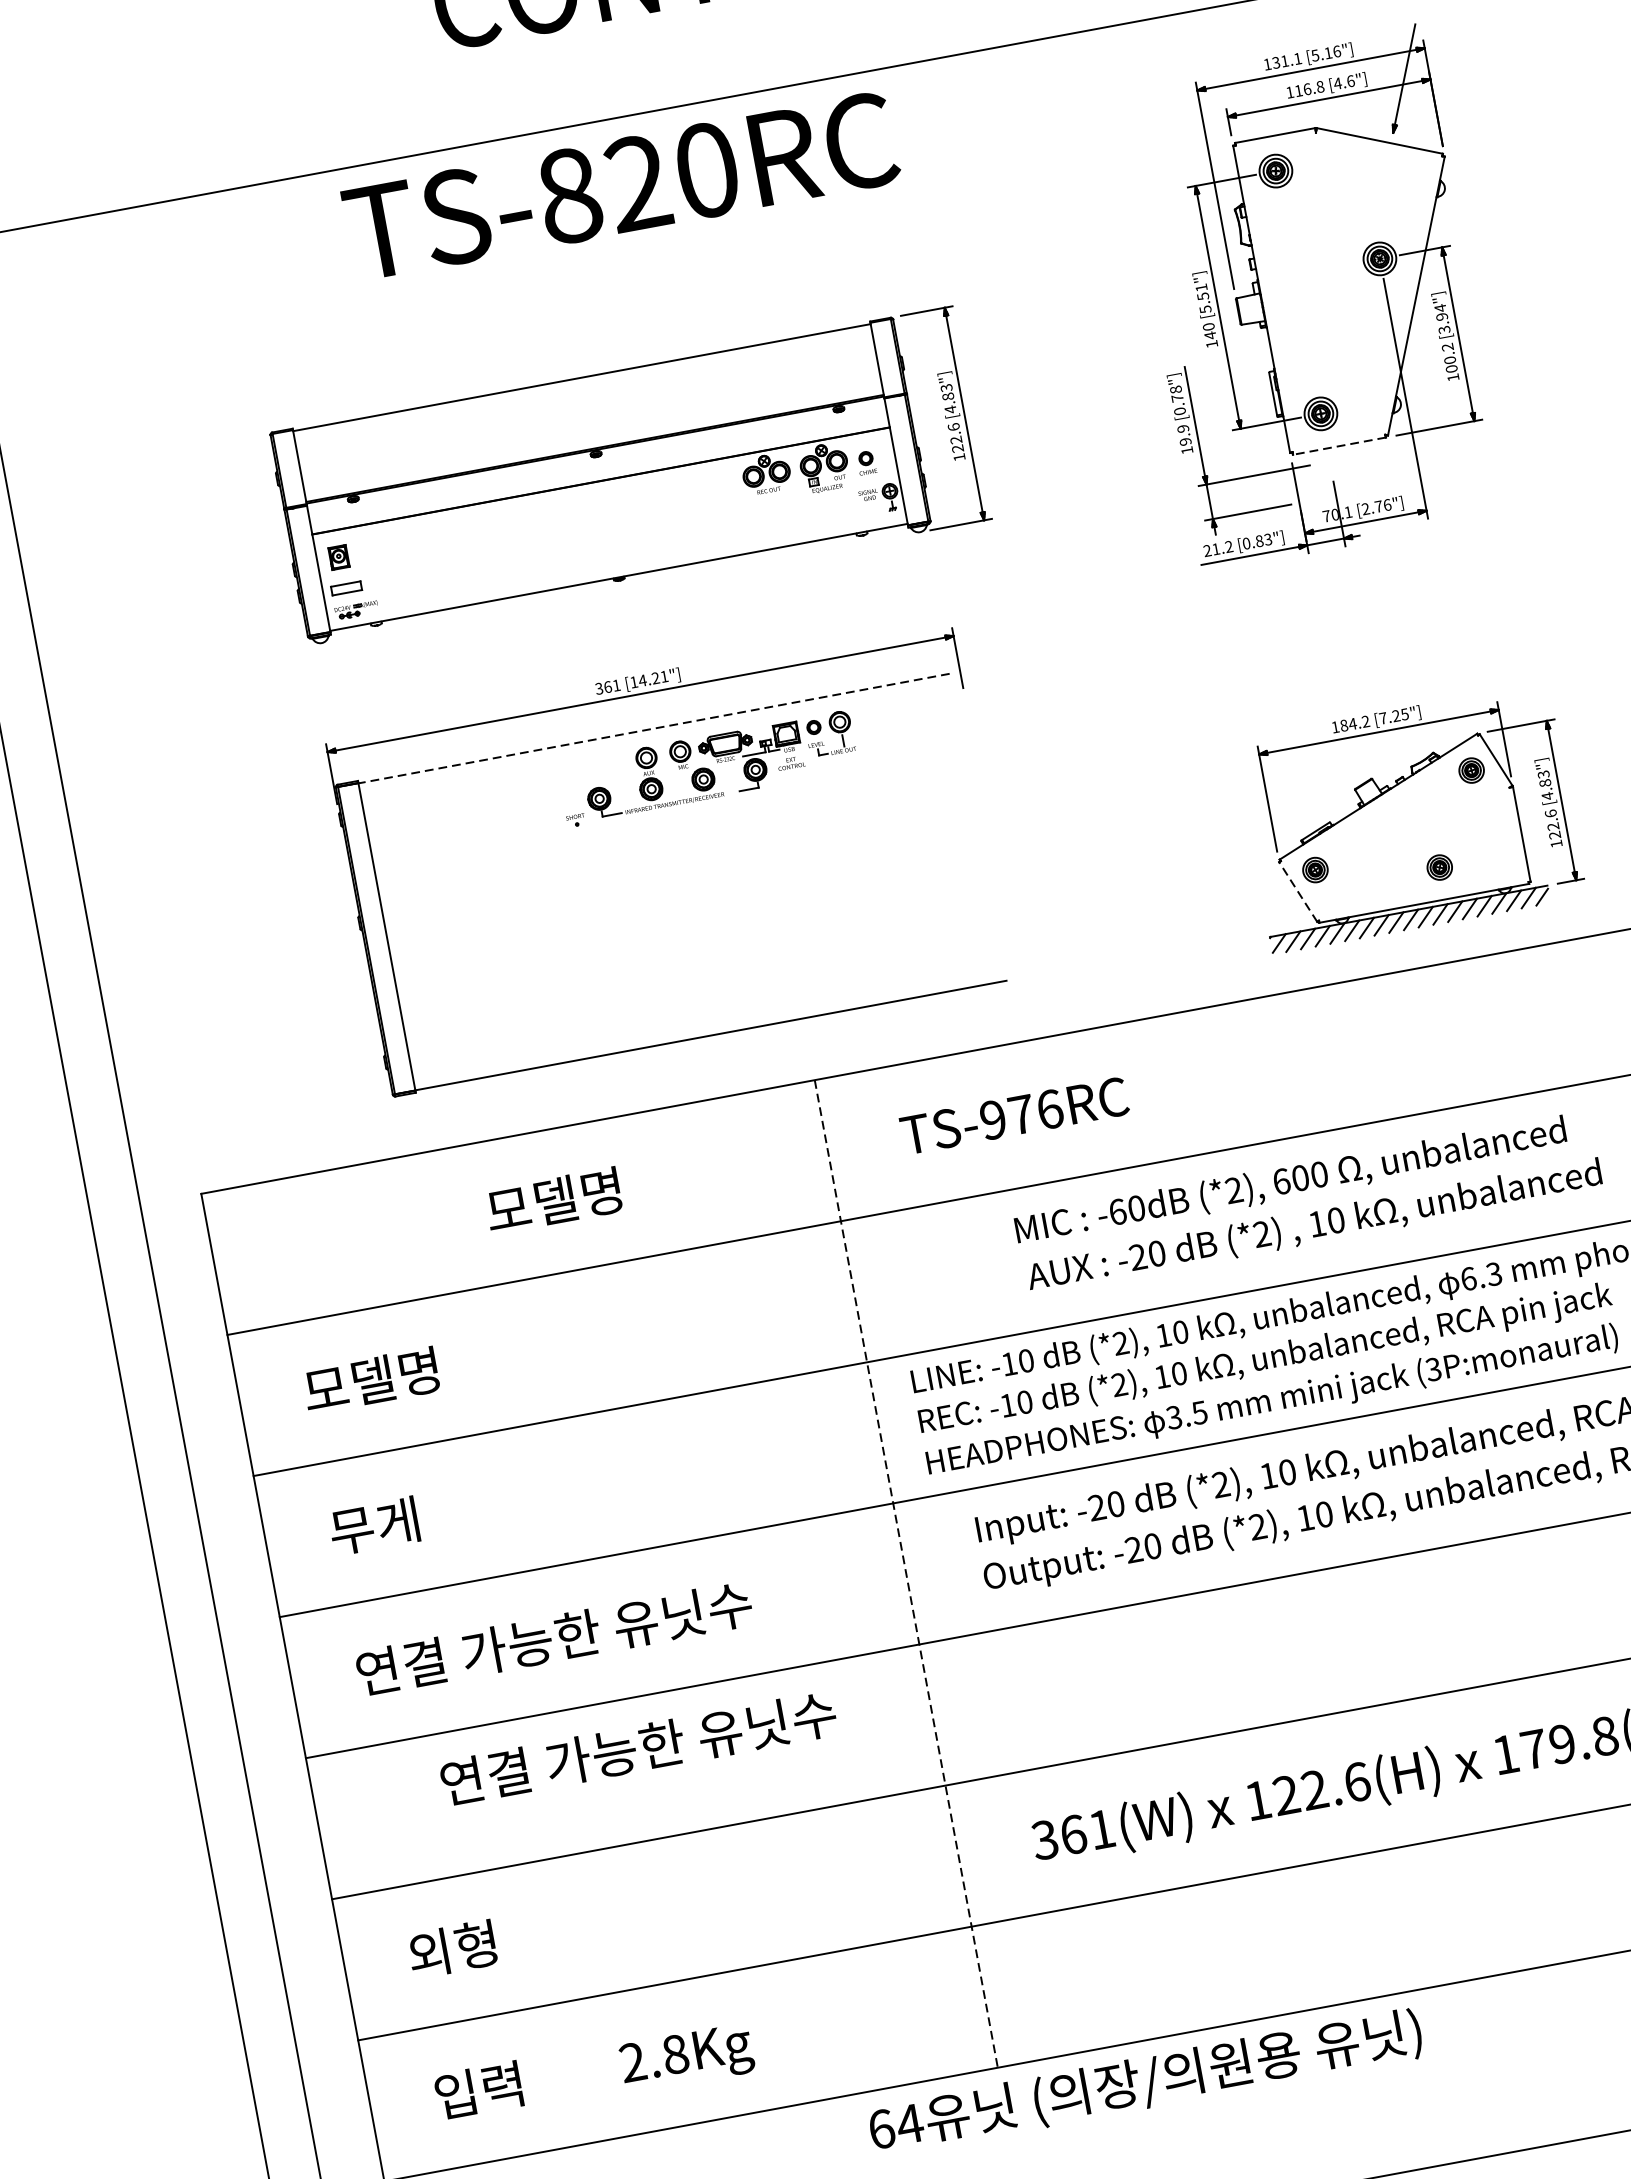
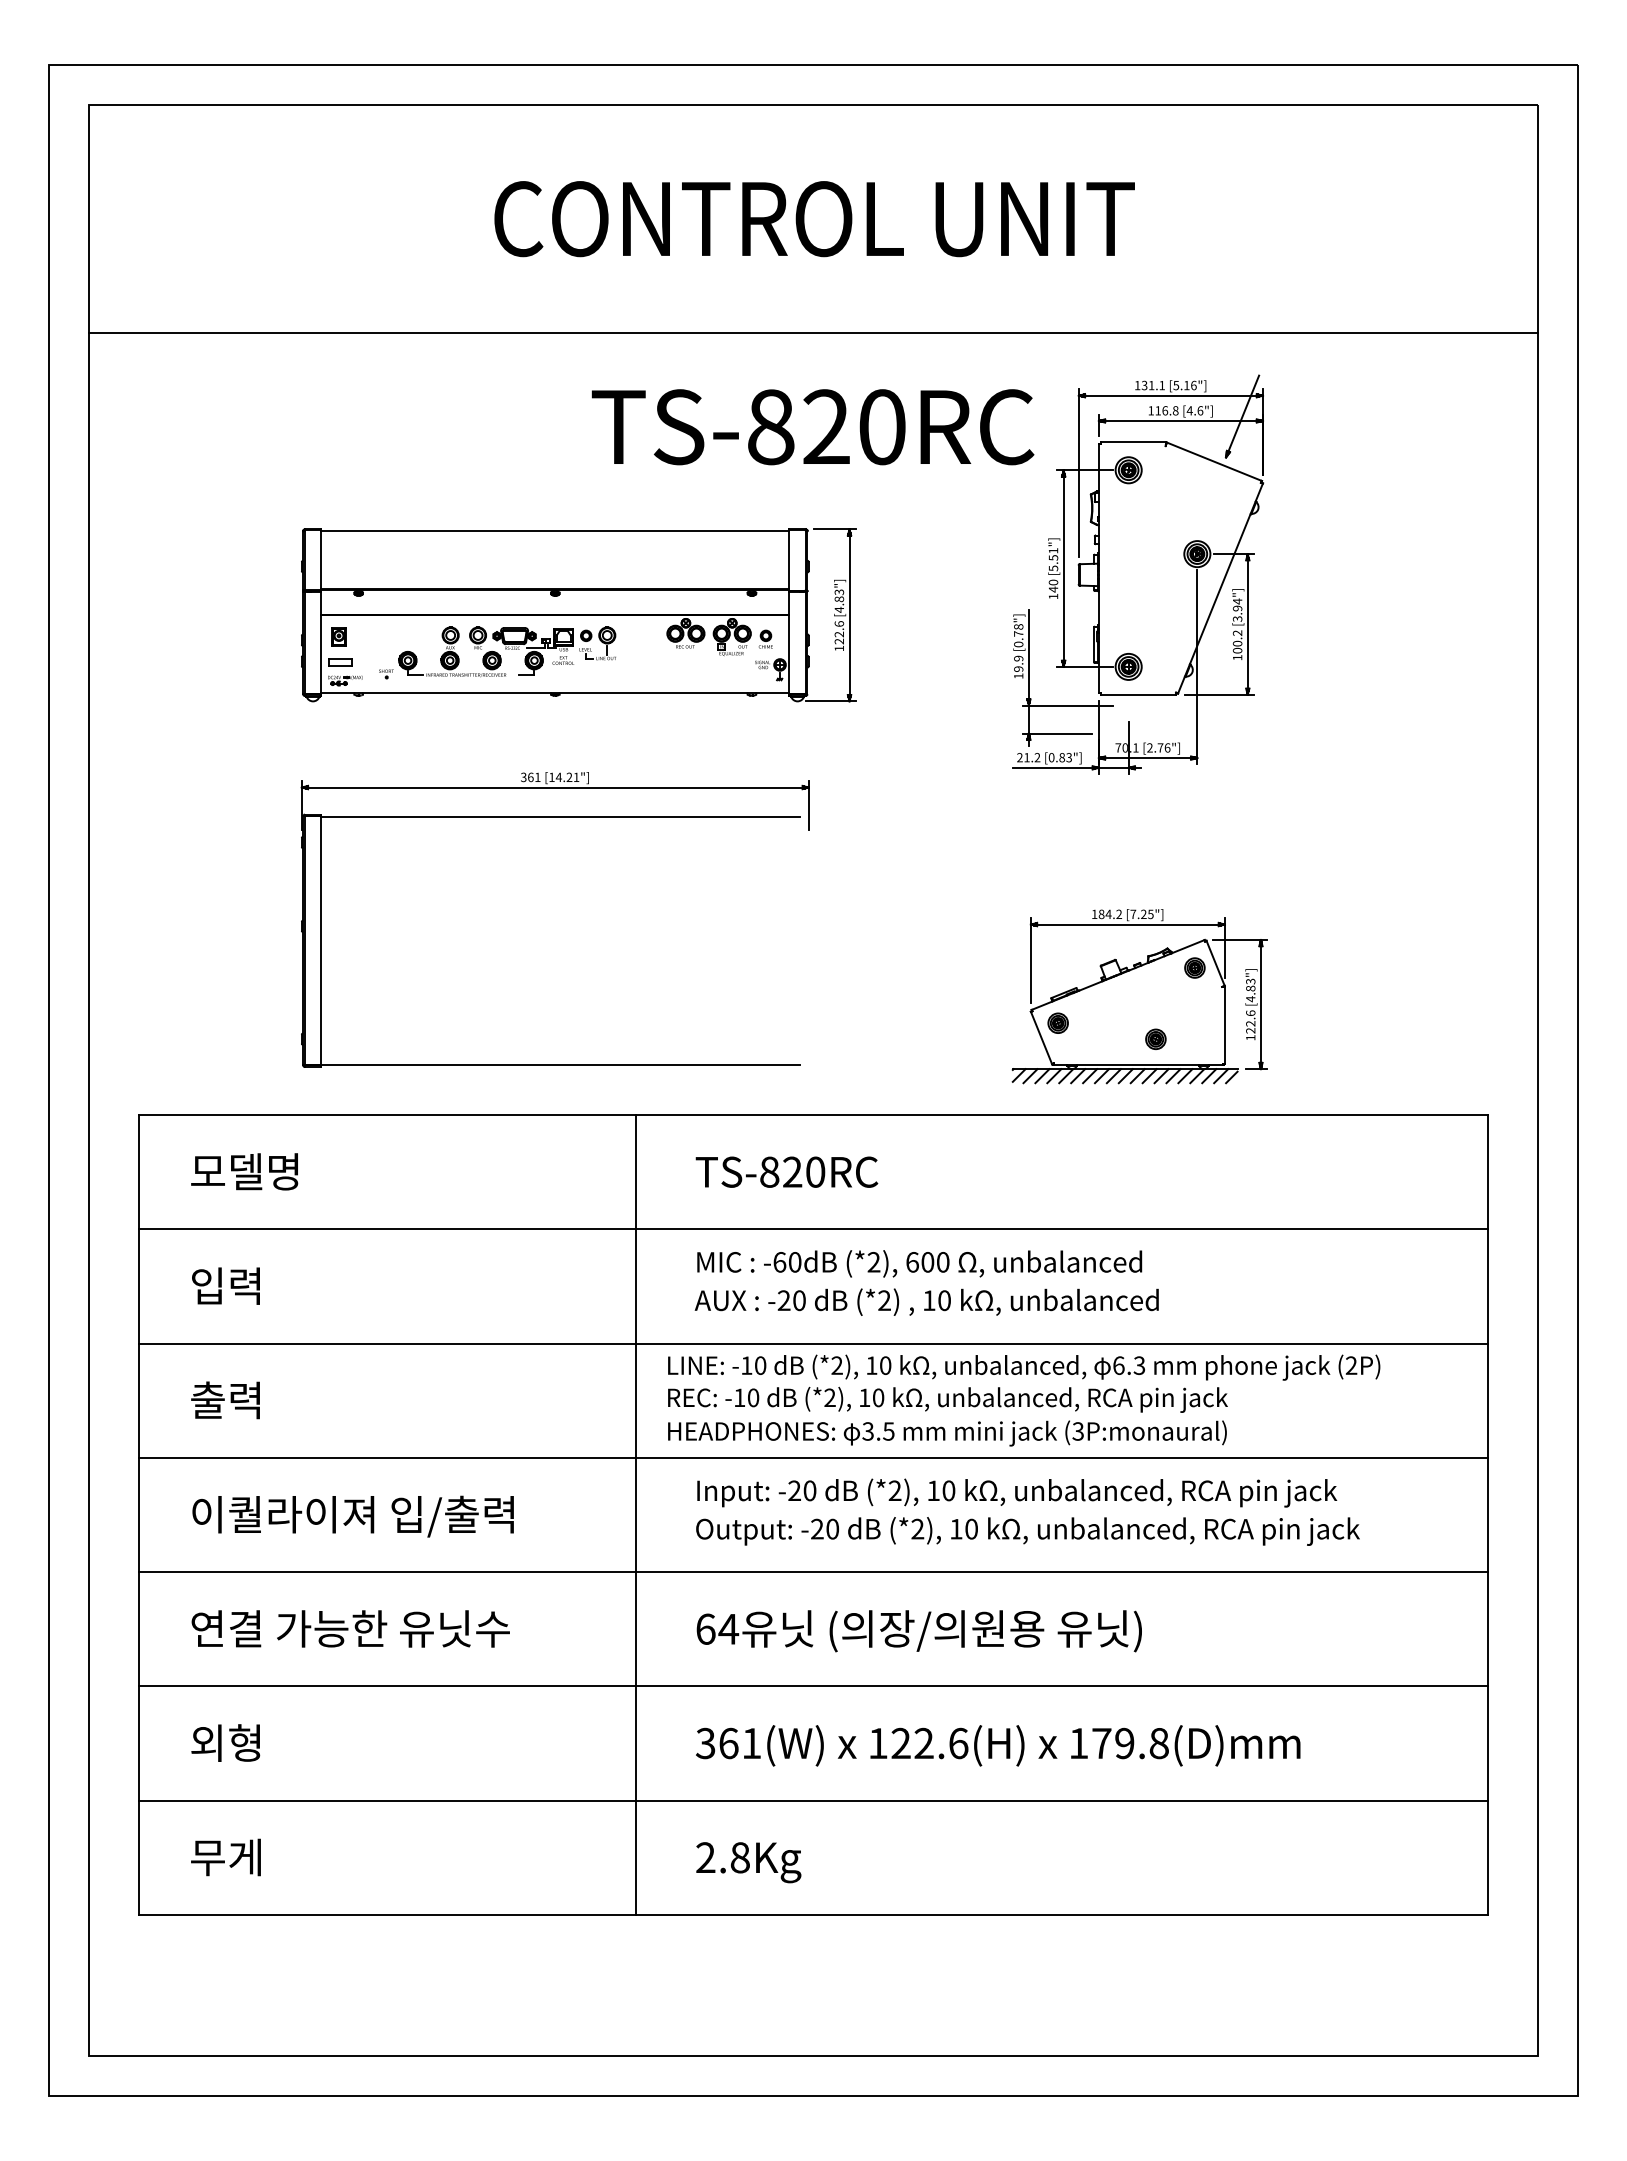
text: (620, 186) -> (812, 427), moved
line: (1339, 445) -> (1138, 694), dashed -> solid
line: (653, 728) -> (560, 816), dashed -> solid
part: (708, 768) -> (497, 652), moved
line: (1298, 891) -> (1041, 1037), dashed -> solid
text: (1021, 1113) -> (792, 1171), TS-976RC -> TS-820RC
text: (1290, 1181) -> (919, 1263), moved
text: (553, 1200) -> (244, 1171), moved
text: (1314, 1225) -> (926, 1301), moved
text: (370, 1380) -> (244, 1285), 모델명 -> 입력
text: (373, 1526) -> (225, 1400), 무게 -> 출력
line: (906, 1574) -> (635, 1515), dashed -> solid
text: (556, 1640) -> (352, 1516), 연결 가능한 유닛수 -> 이퀄라이져 입/출력
text: (638, 1748) -> (350, 1628), moved
text: (686, 2058) -> (748, 1862), moved
text: (1144, 2083) -> (918, 1631), moved
text: (478, 2090) -> (225, 1857), 입력 -> 무게

